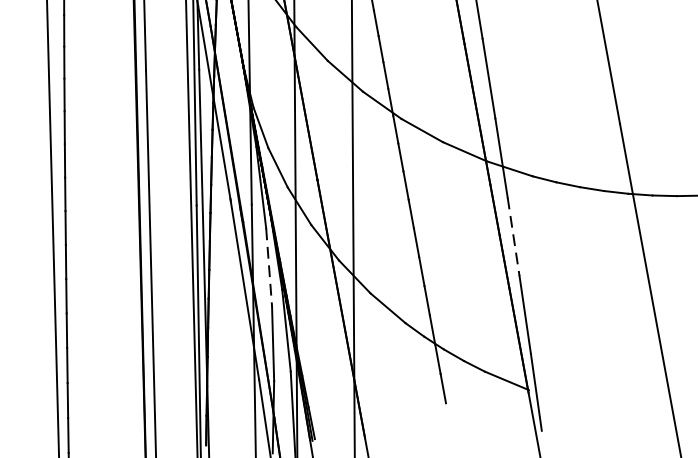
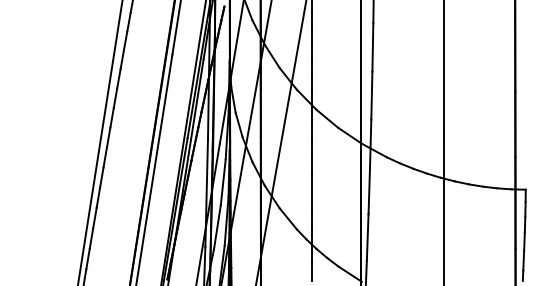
line: (513, 236) -> (369, 190), dashed -> solid
line: (269, 267) -> (223, 182), dashed -> solid

